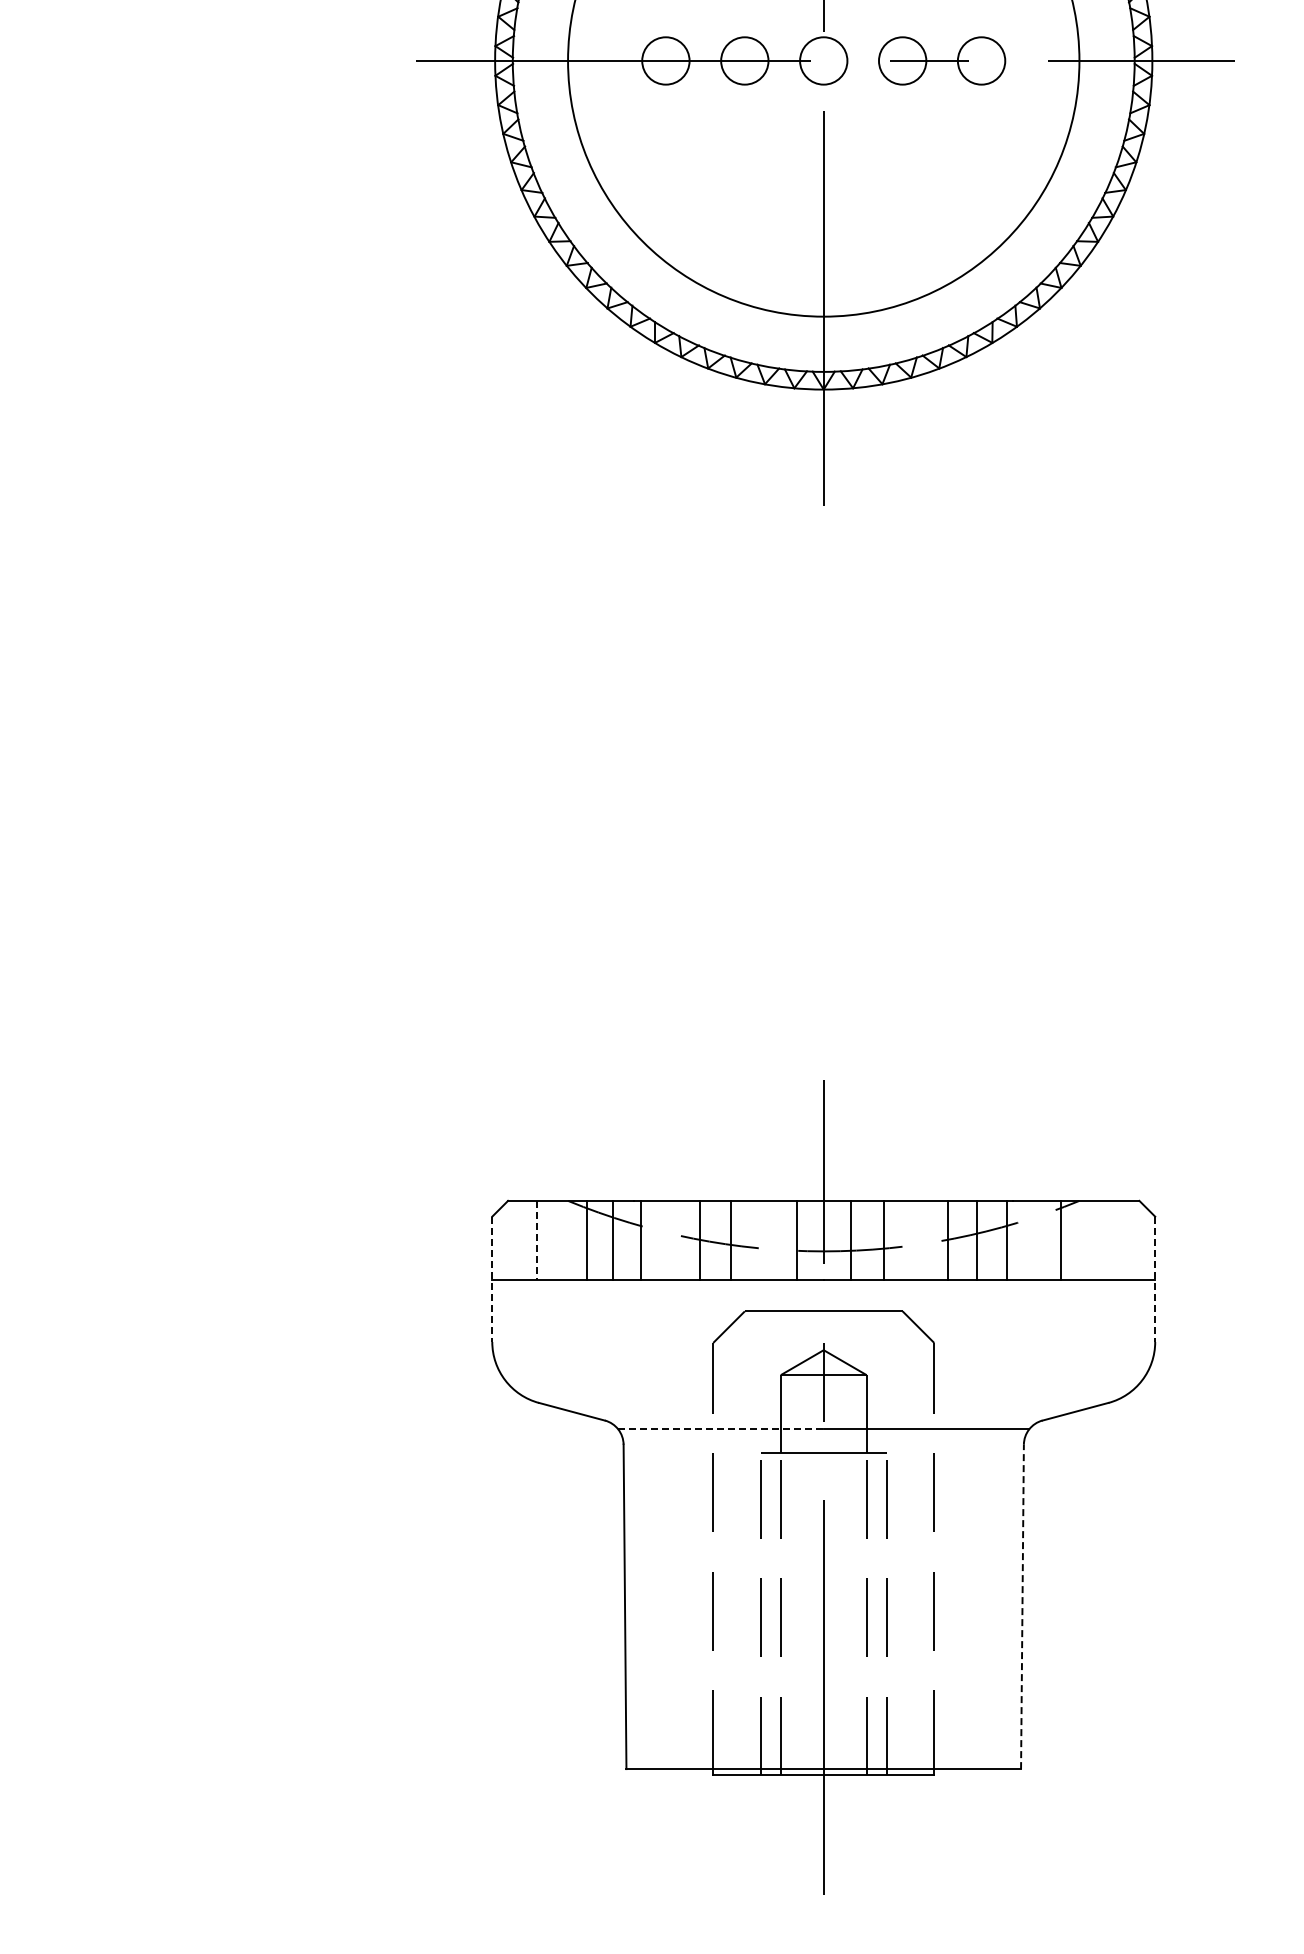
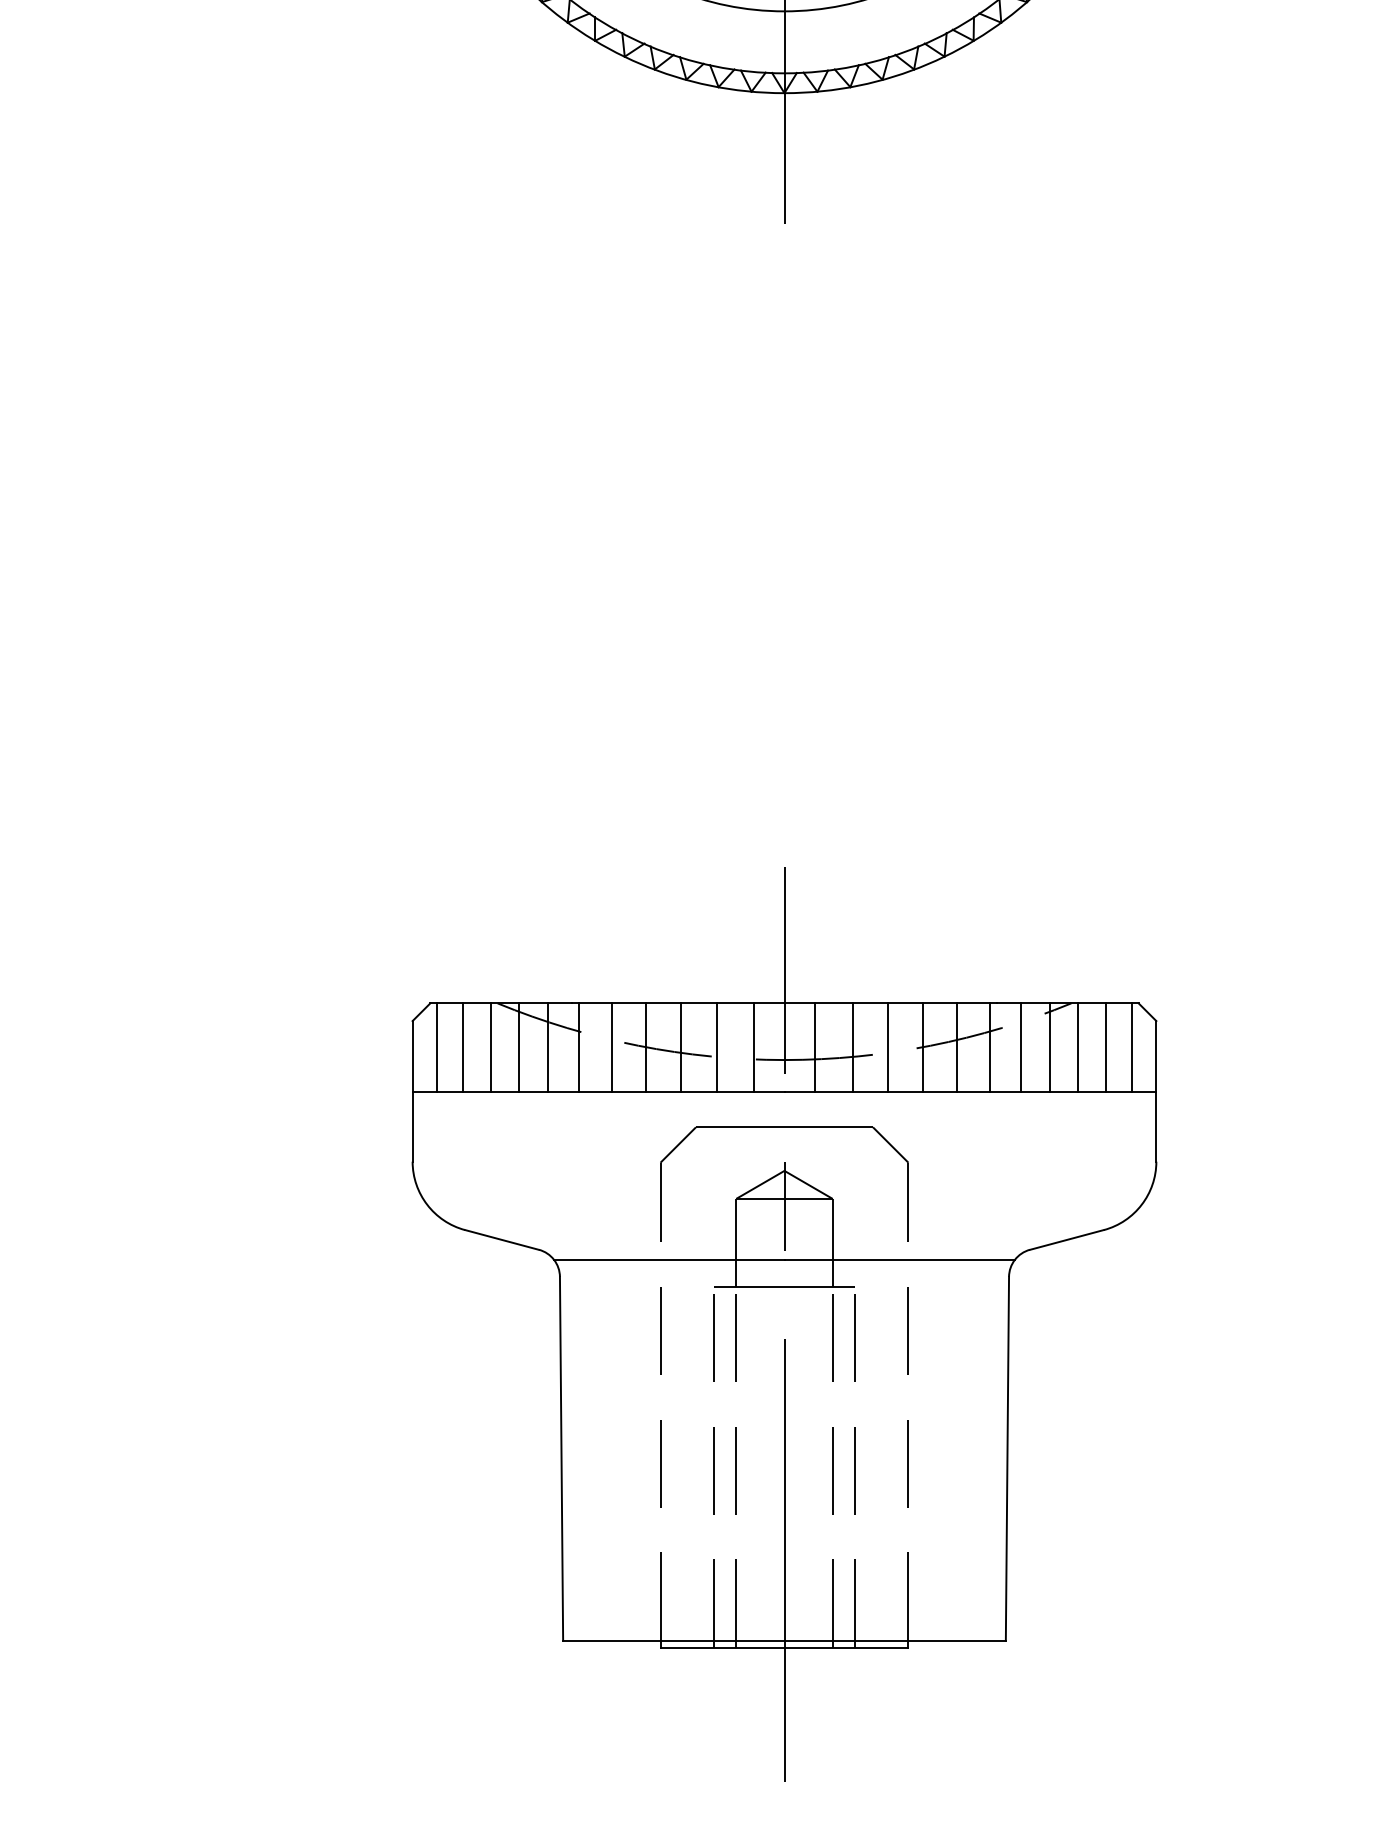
line: (514, 1239) -> (437, 1046), added
line: (561, 1239) -> (490, 1046), added
line: (670, 1239) -> (612, 1046), added
line: (763, 1239) -> (716, 1046), added
line: (916, 1239) -> (888, 1046), added
line: (1034, 1239) -> (1020, 1046), added
line: (1085, 1239) -> (1078, 1046), added
line: (1110, 1239) -> (1106, 1046), added
line: (1133, 1239) -> (1132, 1046), added
line: (537, 1240) -> (463, 1047), dashed -> solid
line: (492, 1279) -> (412, 1091), dashed -> solid
line: (1155, 1279) -> (1156, 1091), dashed -> solid
line: (721, 1429) -> (669, 1259), dashed -> solid
line: (1022, 1606) -> (1007, 1458), dashed -> solid

